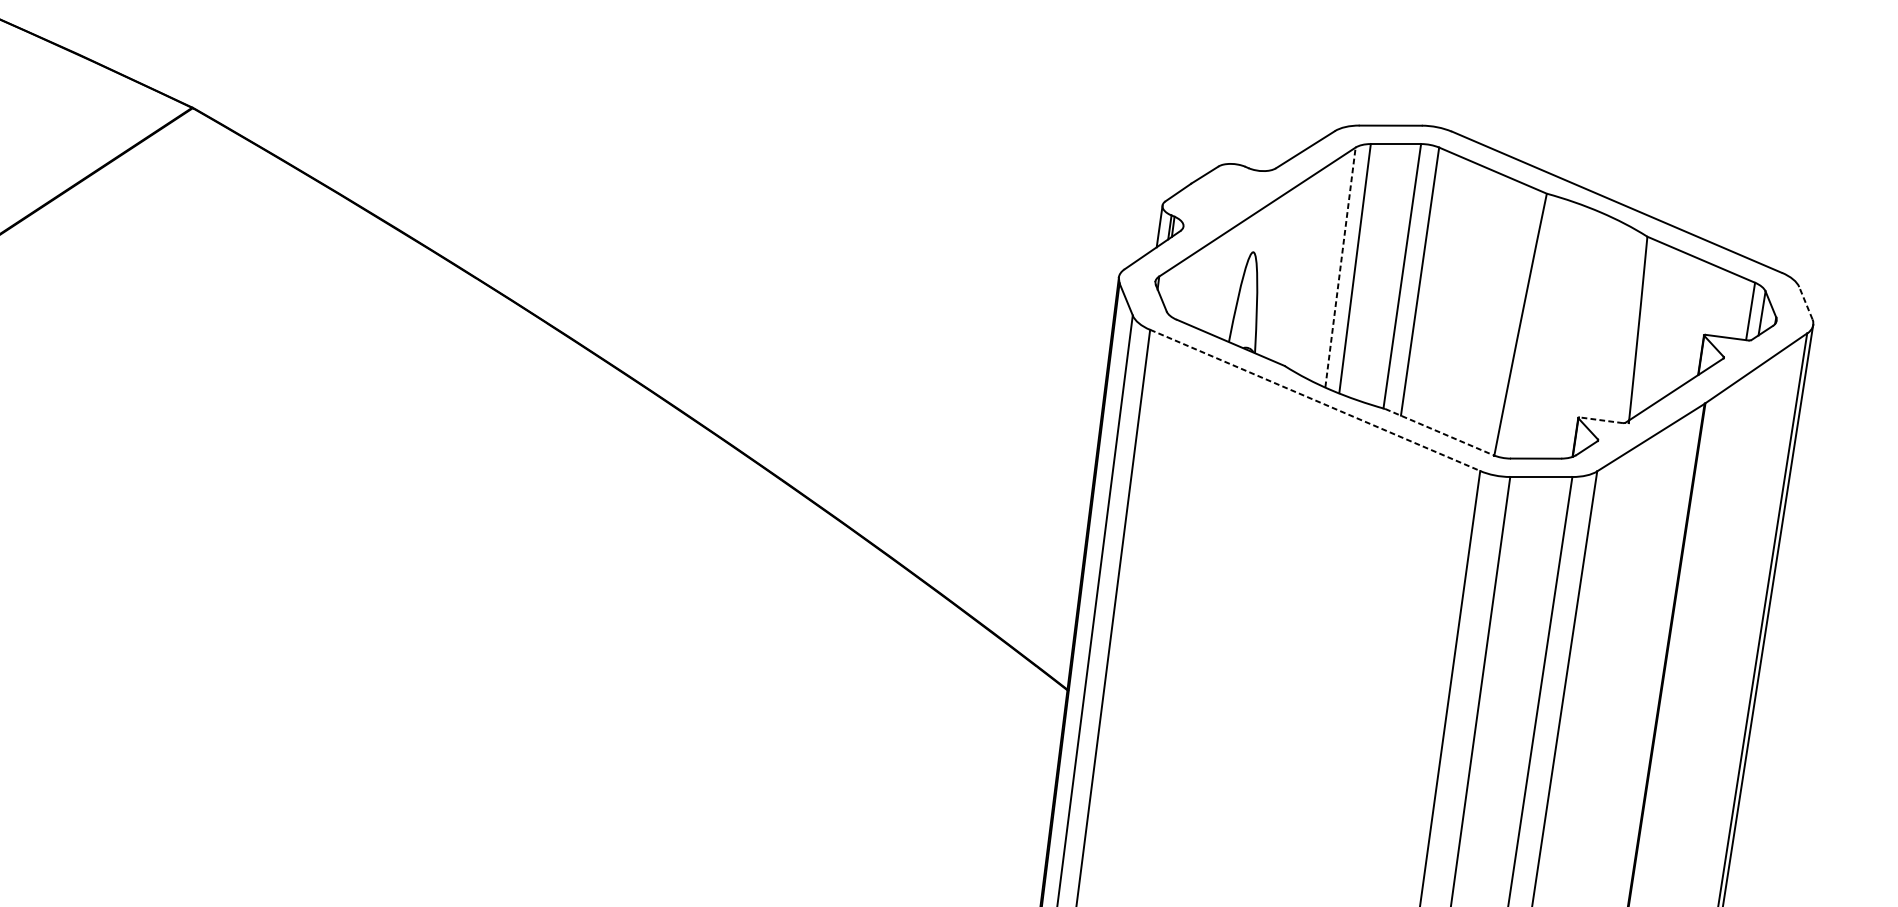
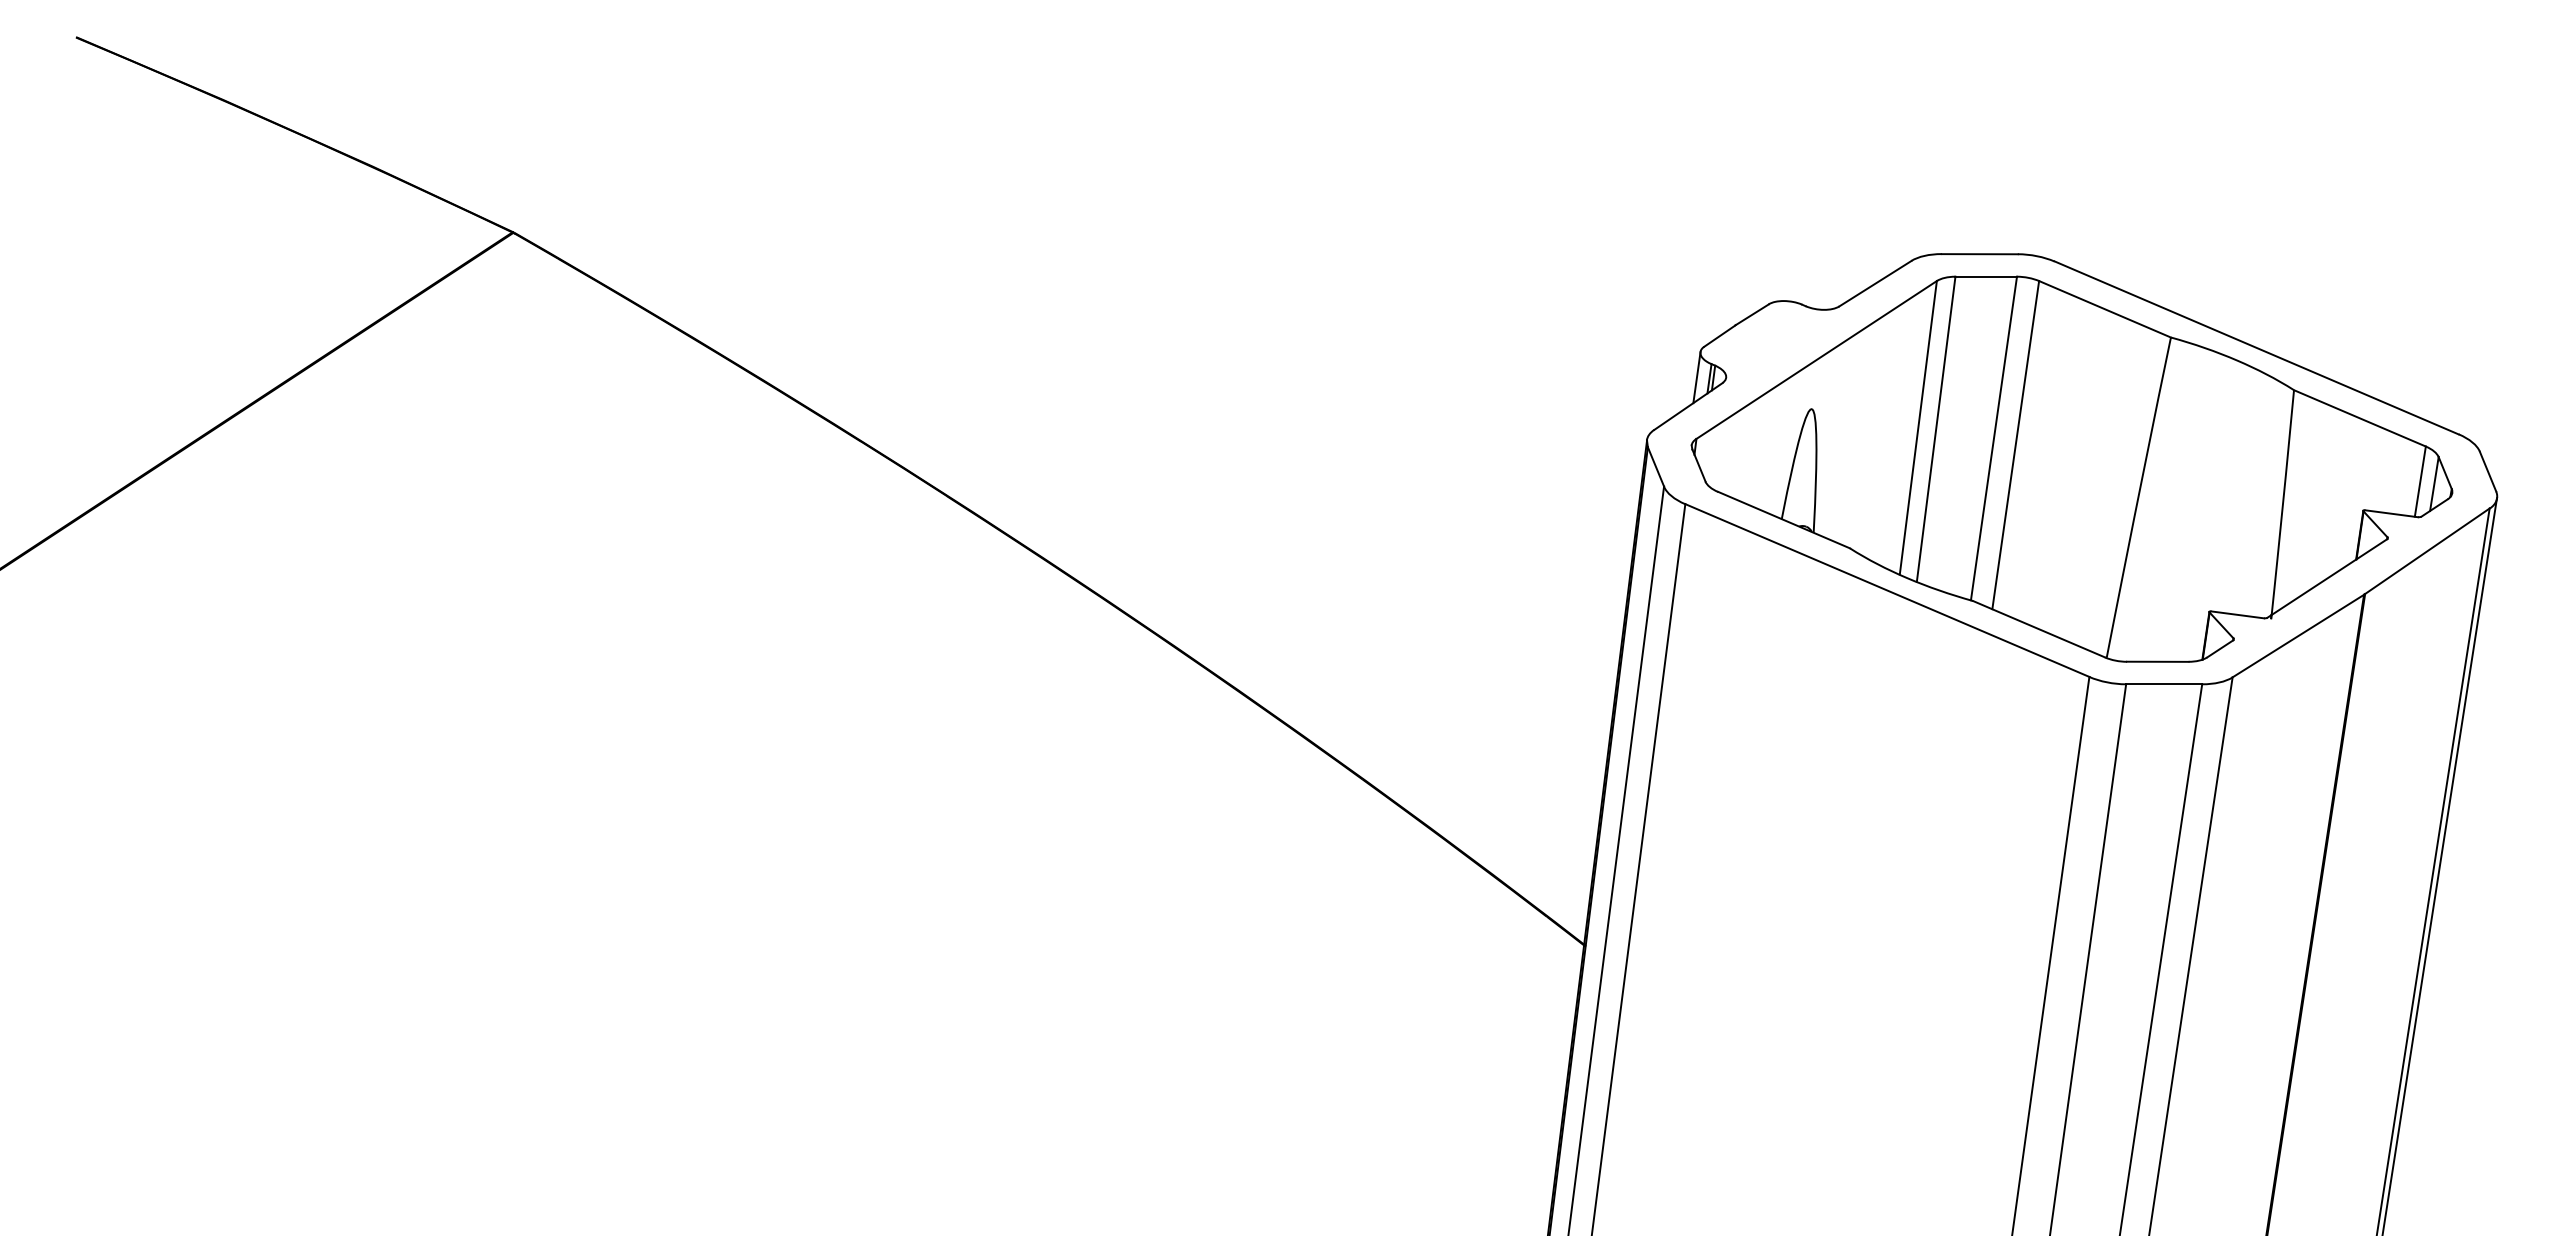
line: (1340, 267) -> (1918, 427), dashed -> solid
line: (1805, 303) -> (2487, 471), dashed -> solid
line: (1315, 400) -> (1887, 590), dashed -> solid
line: (1601, 419) -> (2237, 614), dashed -> solid
line: (1438, 432) -> (2038, 629), dashed -> solid

